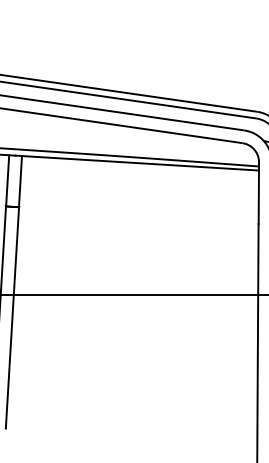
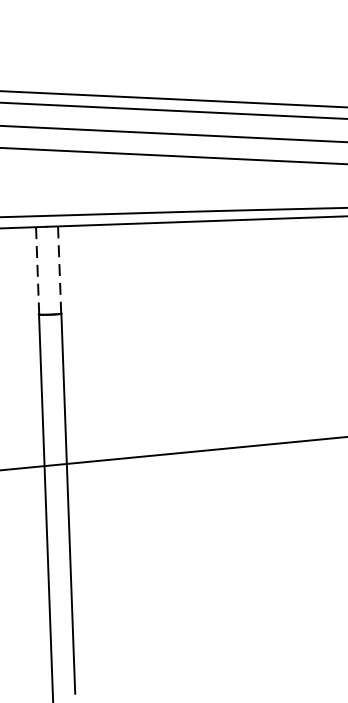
line: (7, 180) -> (37, 270), solid -> dashed
line: (20, 181) -> (59, 270), solid -> dashed

